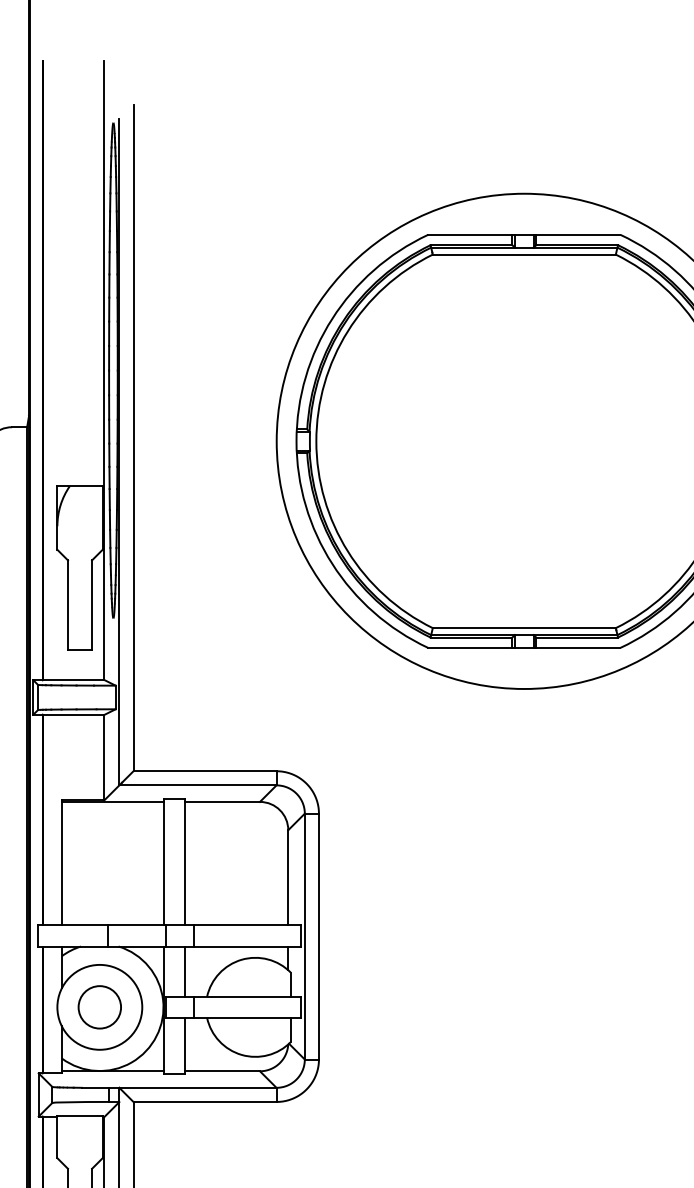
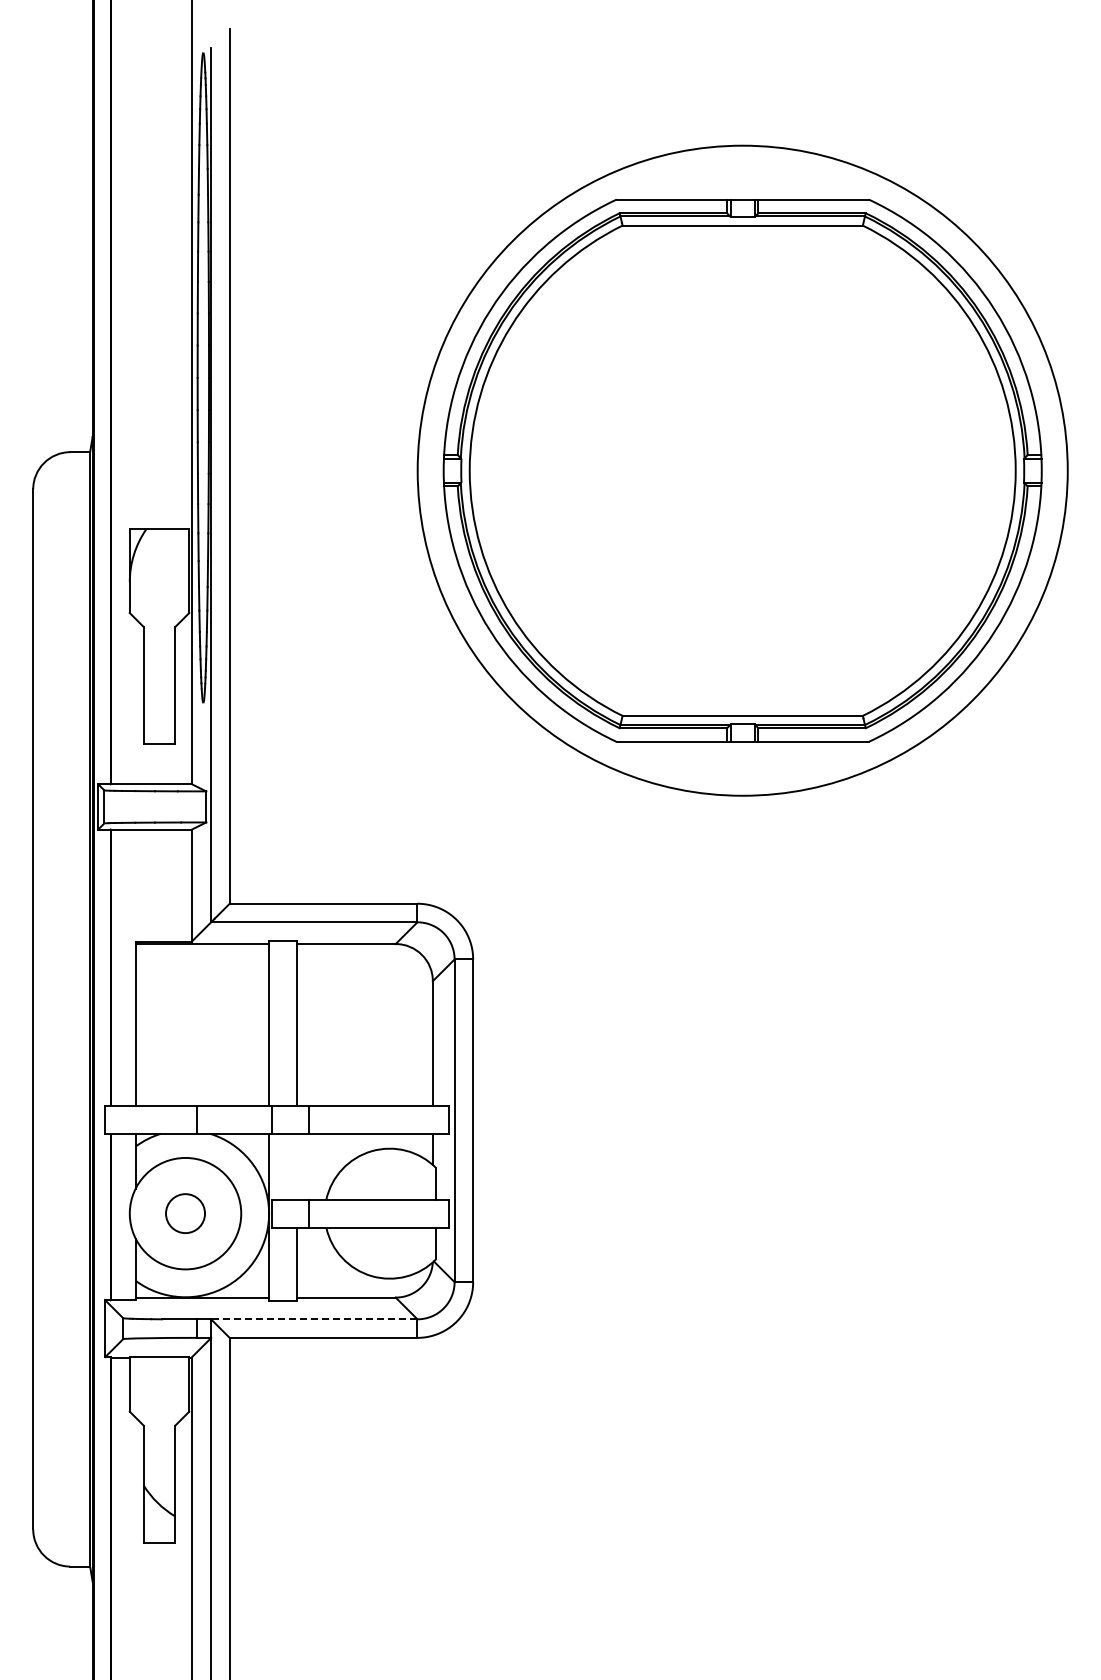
line: (184, 971) -> (296, 1166), removed
circle: (99, 1007) -> (185, 1213), size x0.7
line: (197, 1087) -> (313, 1319), solid -> dashed

